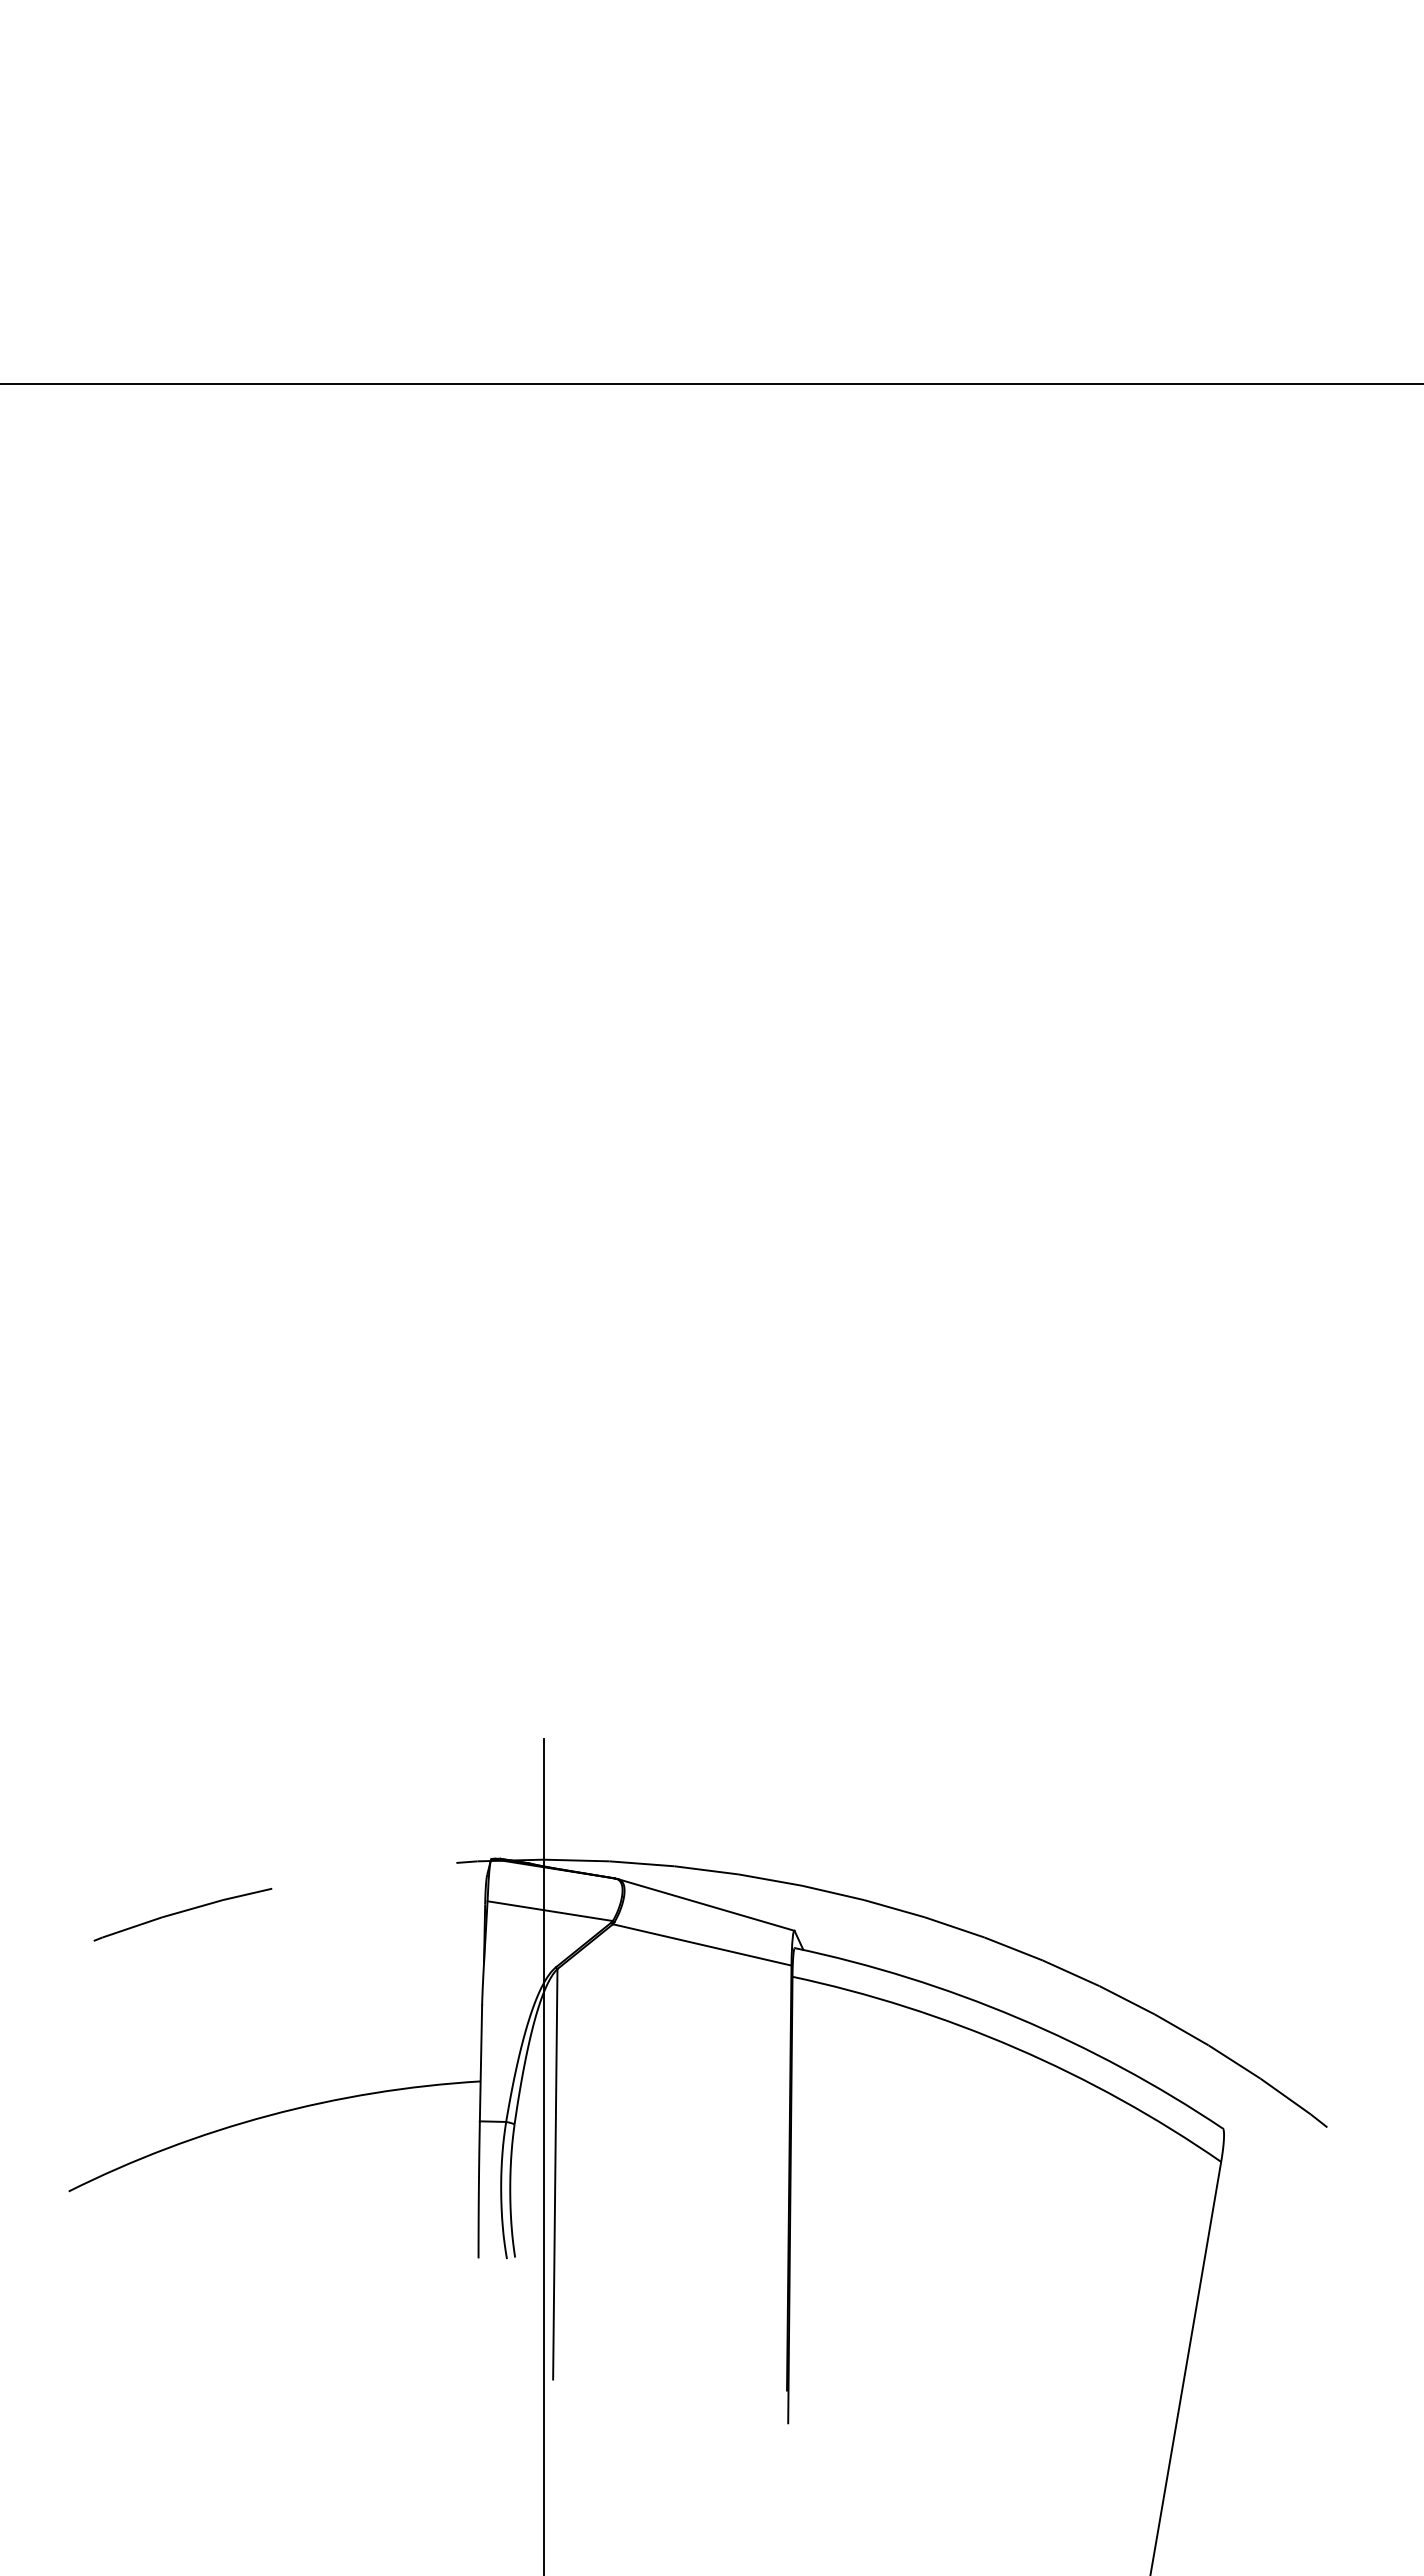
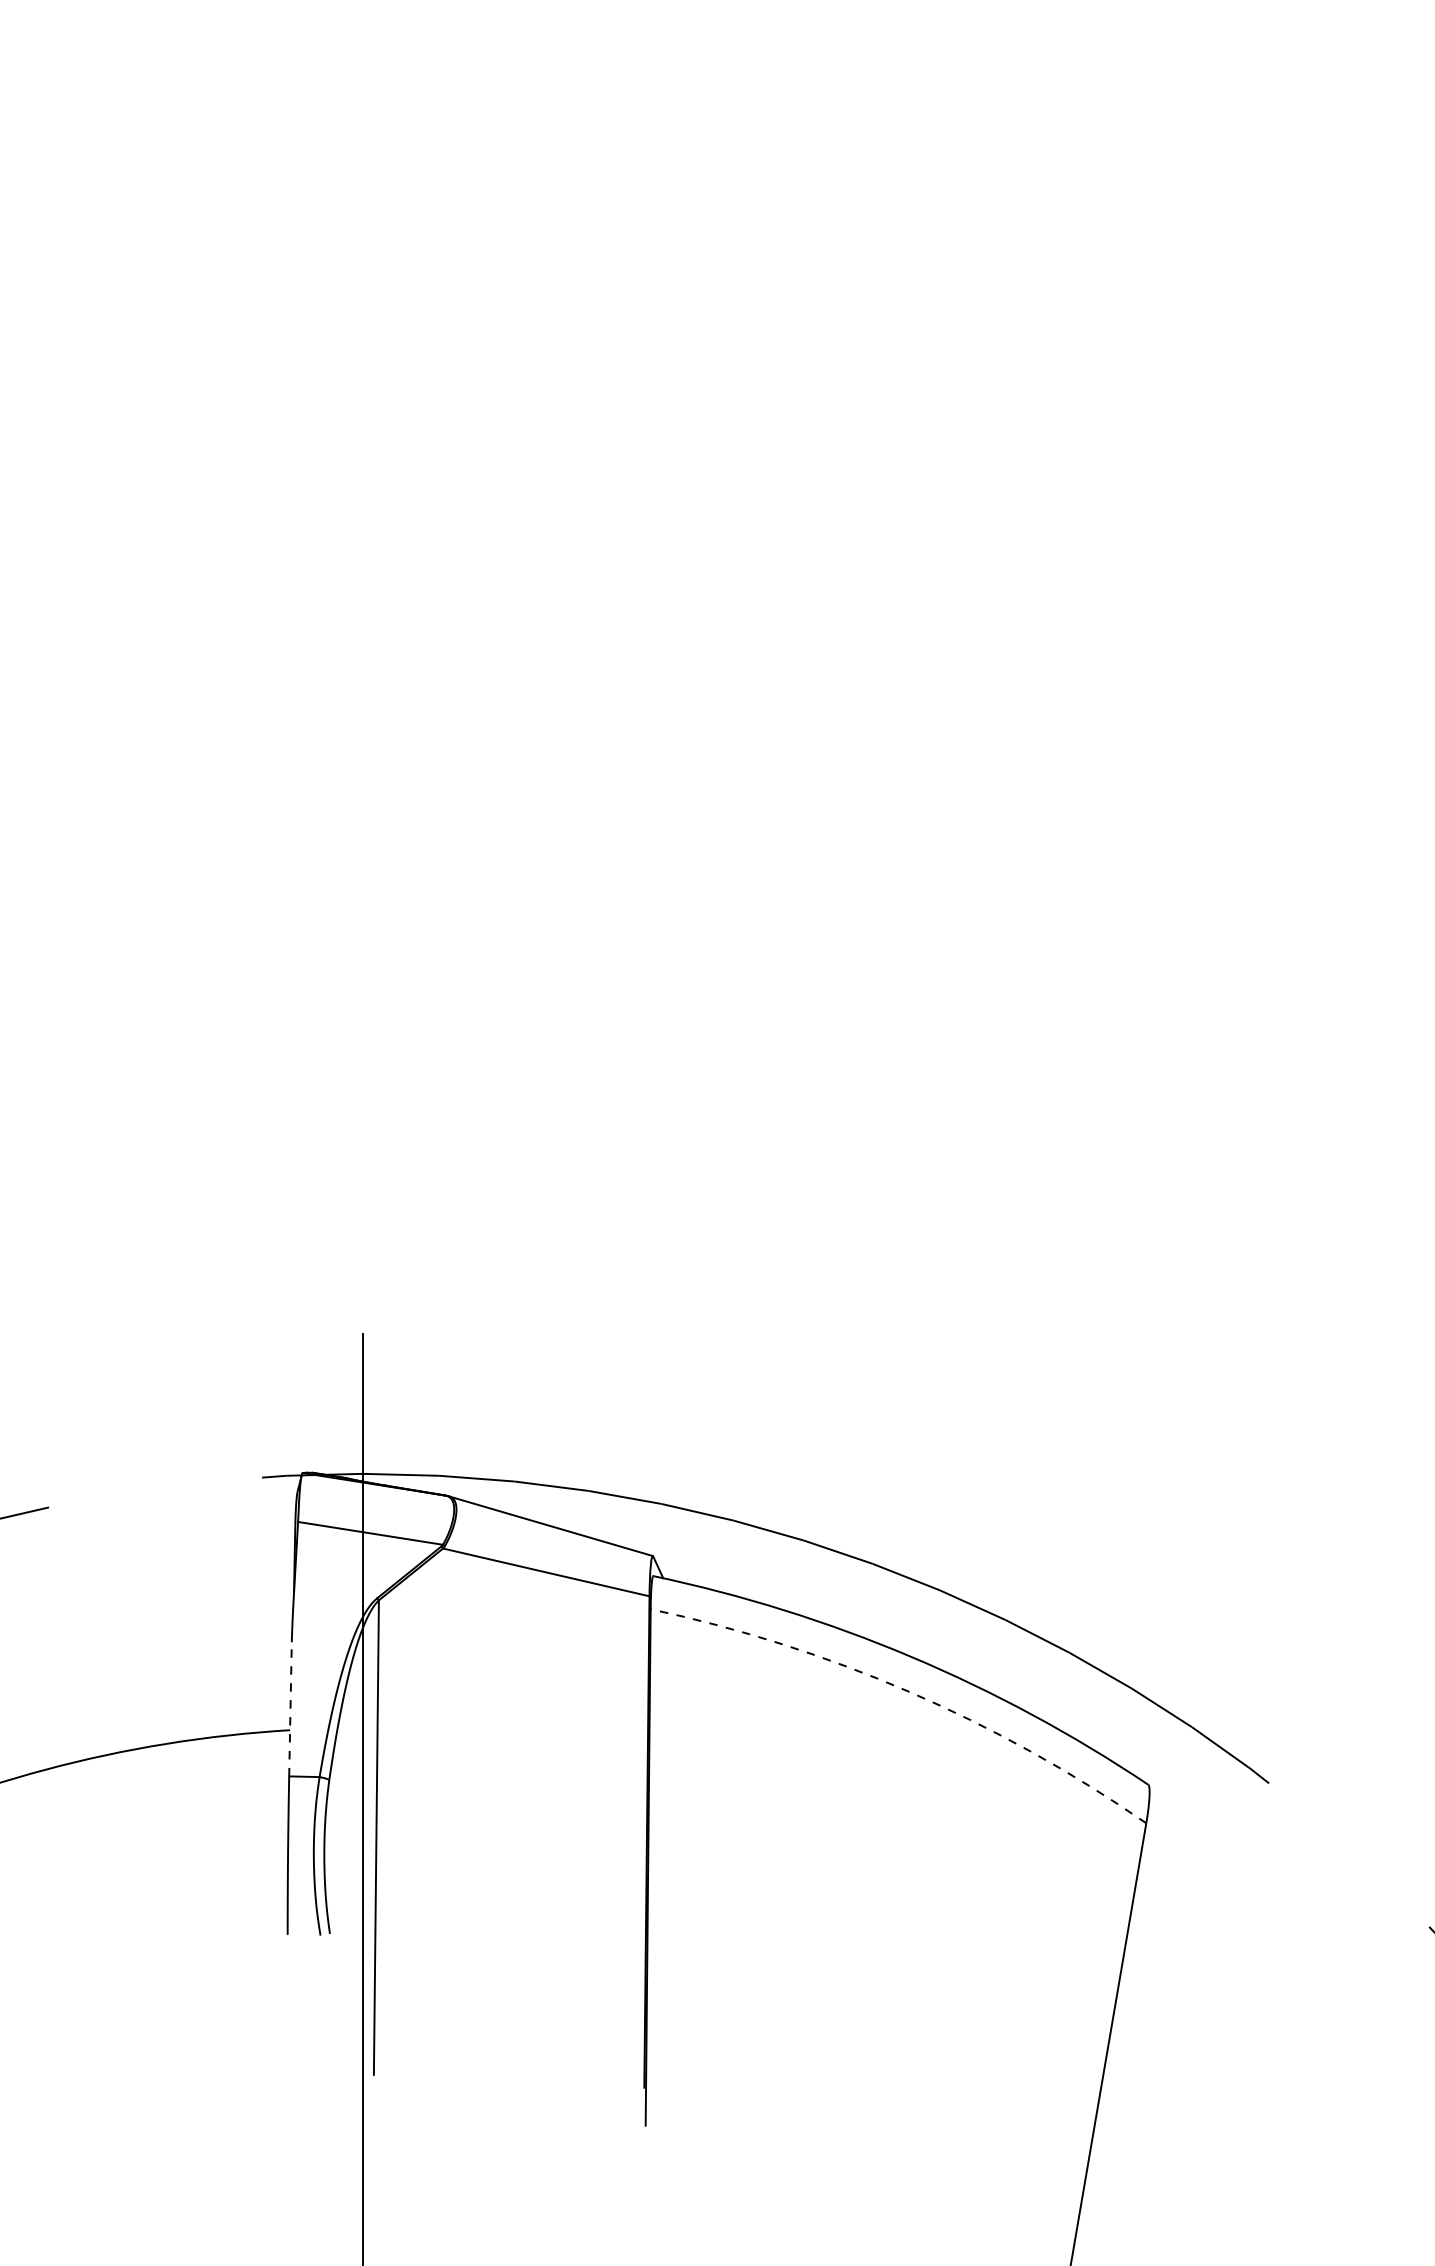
arc: (1016, 2048) -> (909, 1692), solid -> dashed
line: (481, 2062) -> (291, 1708), solid -> dashed

